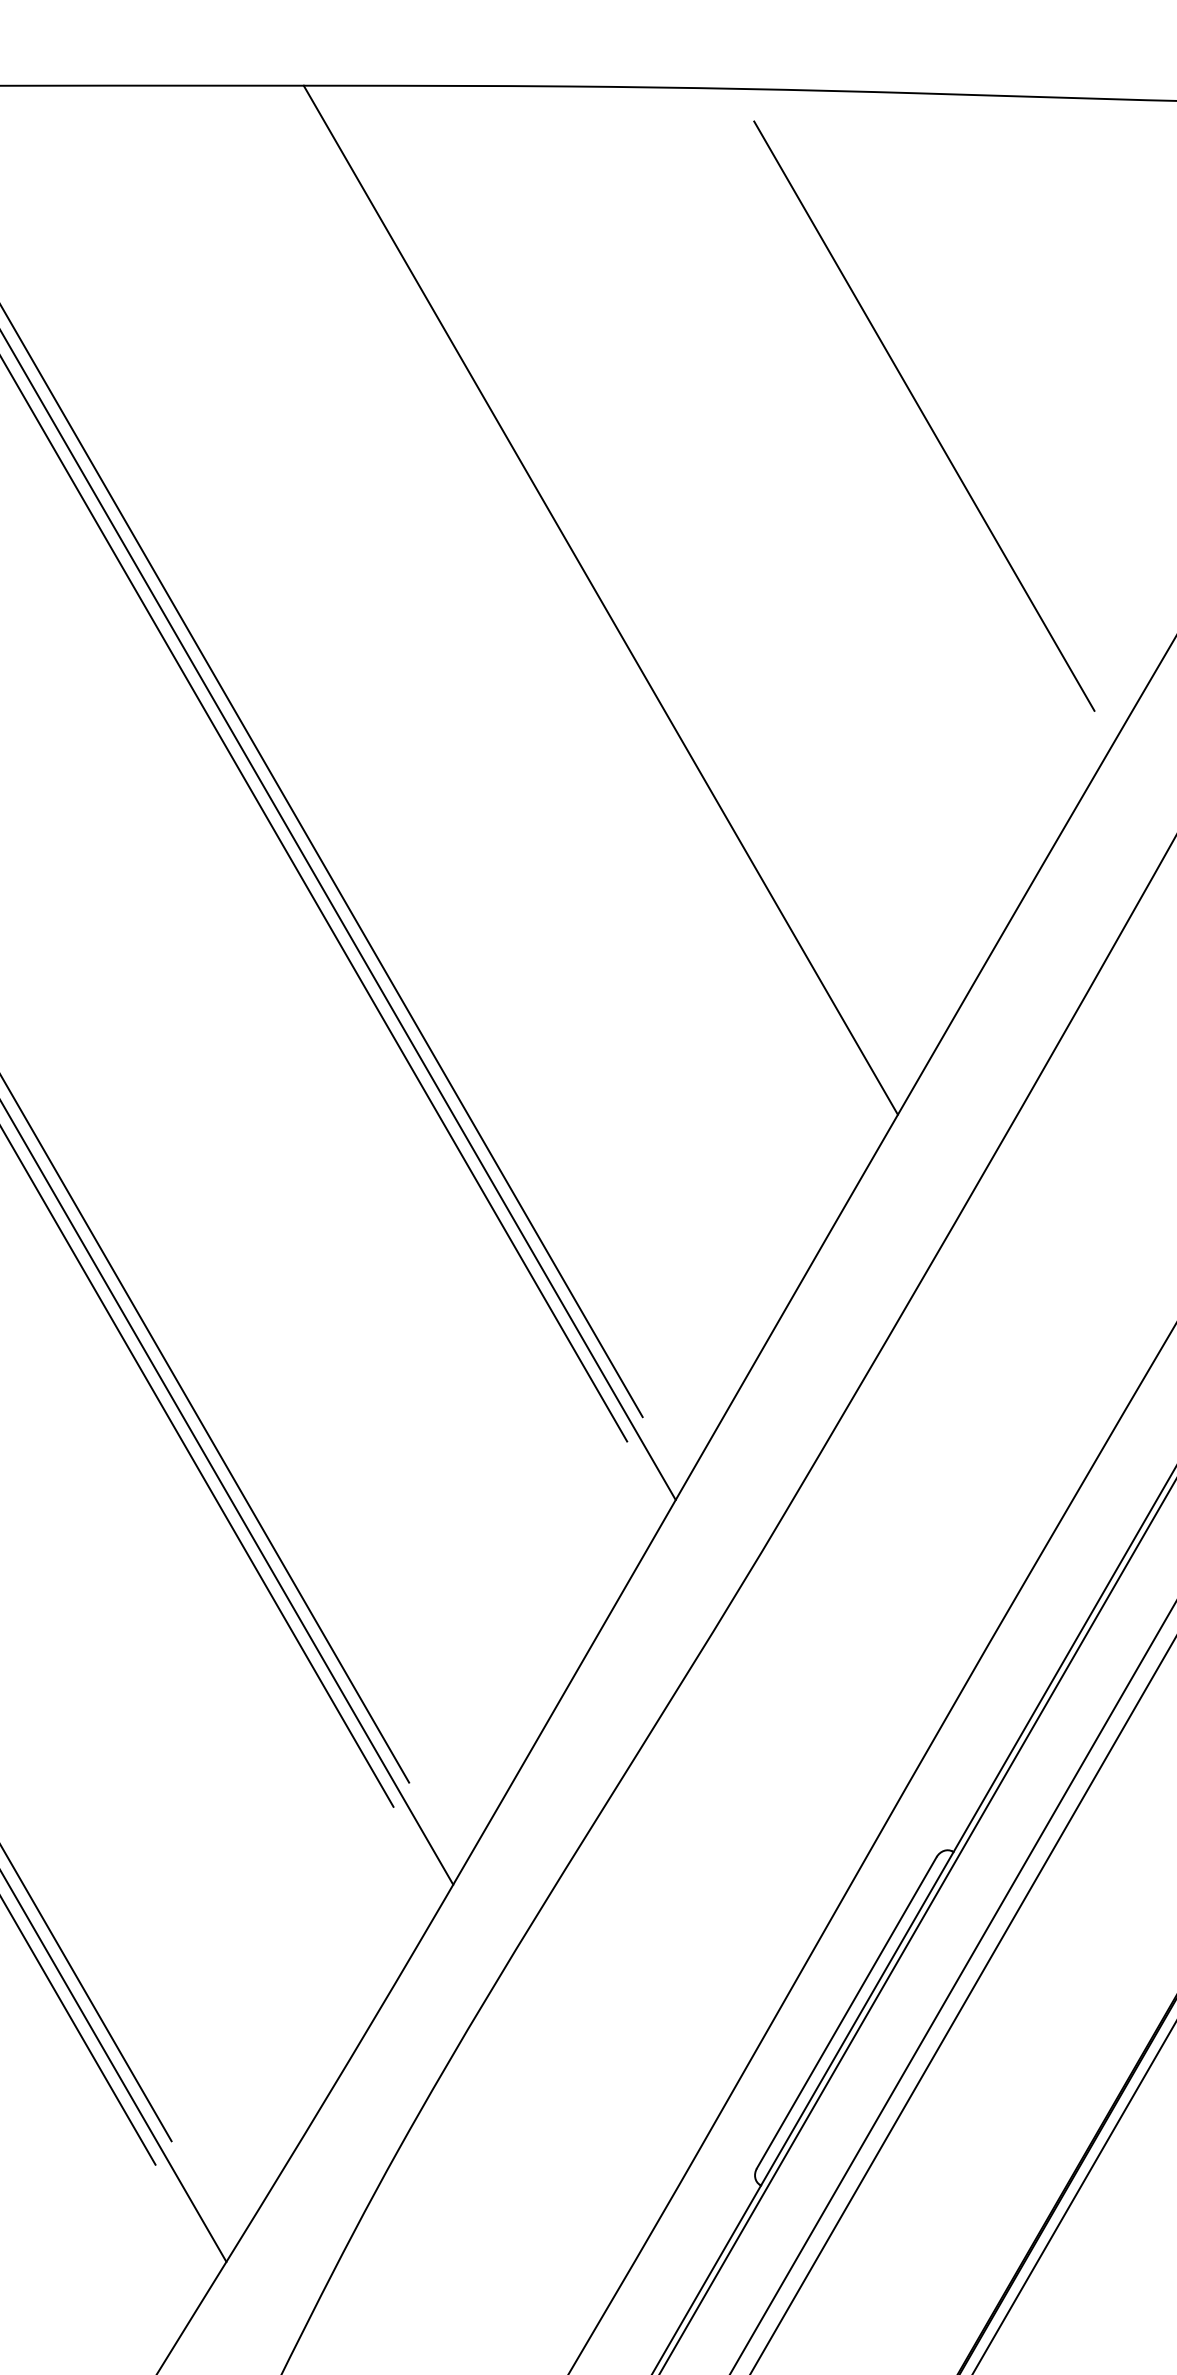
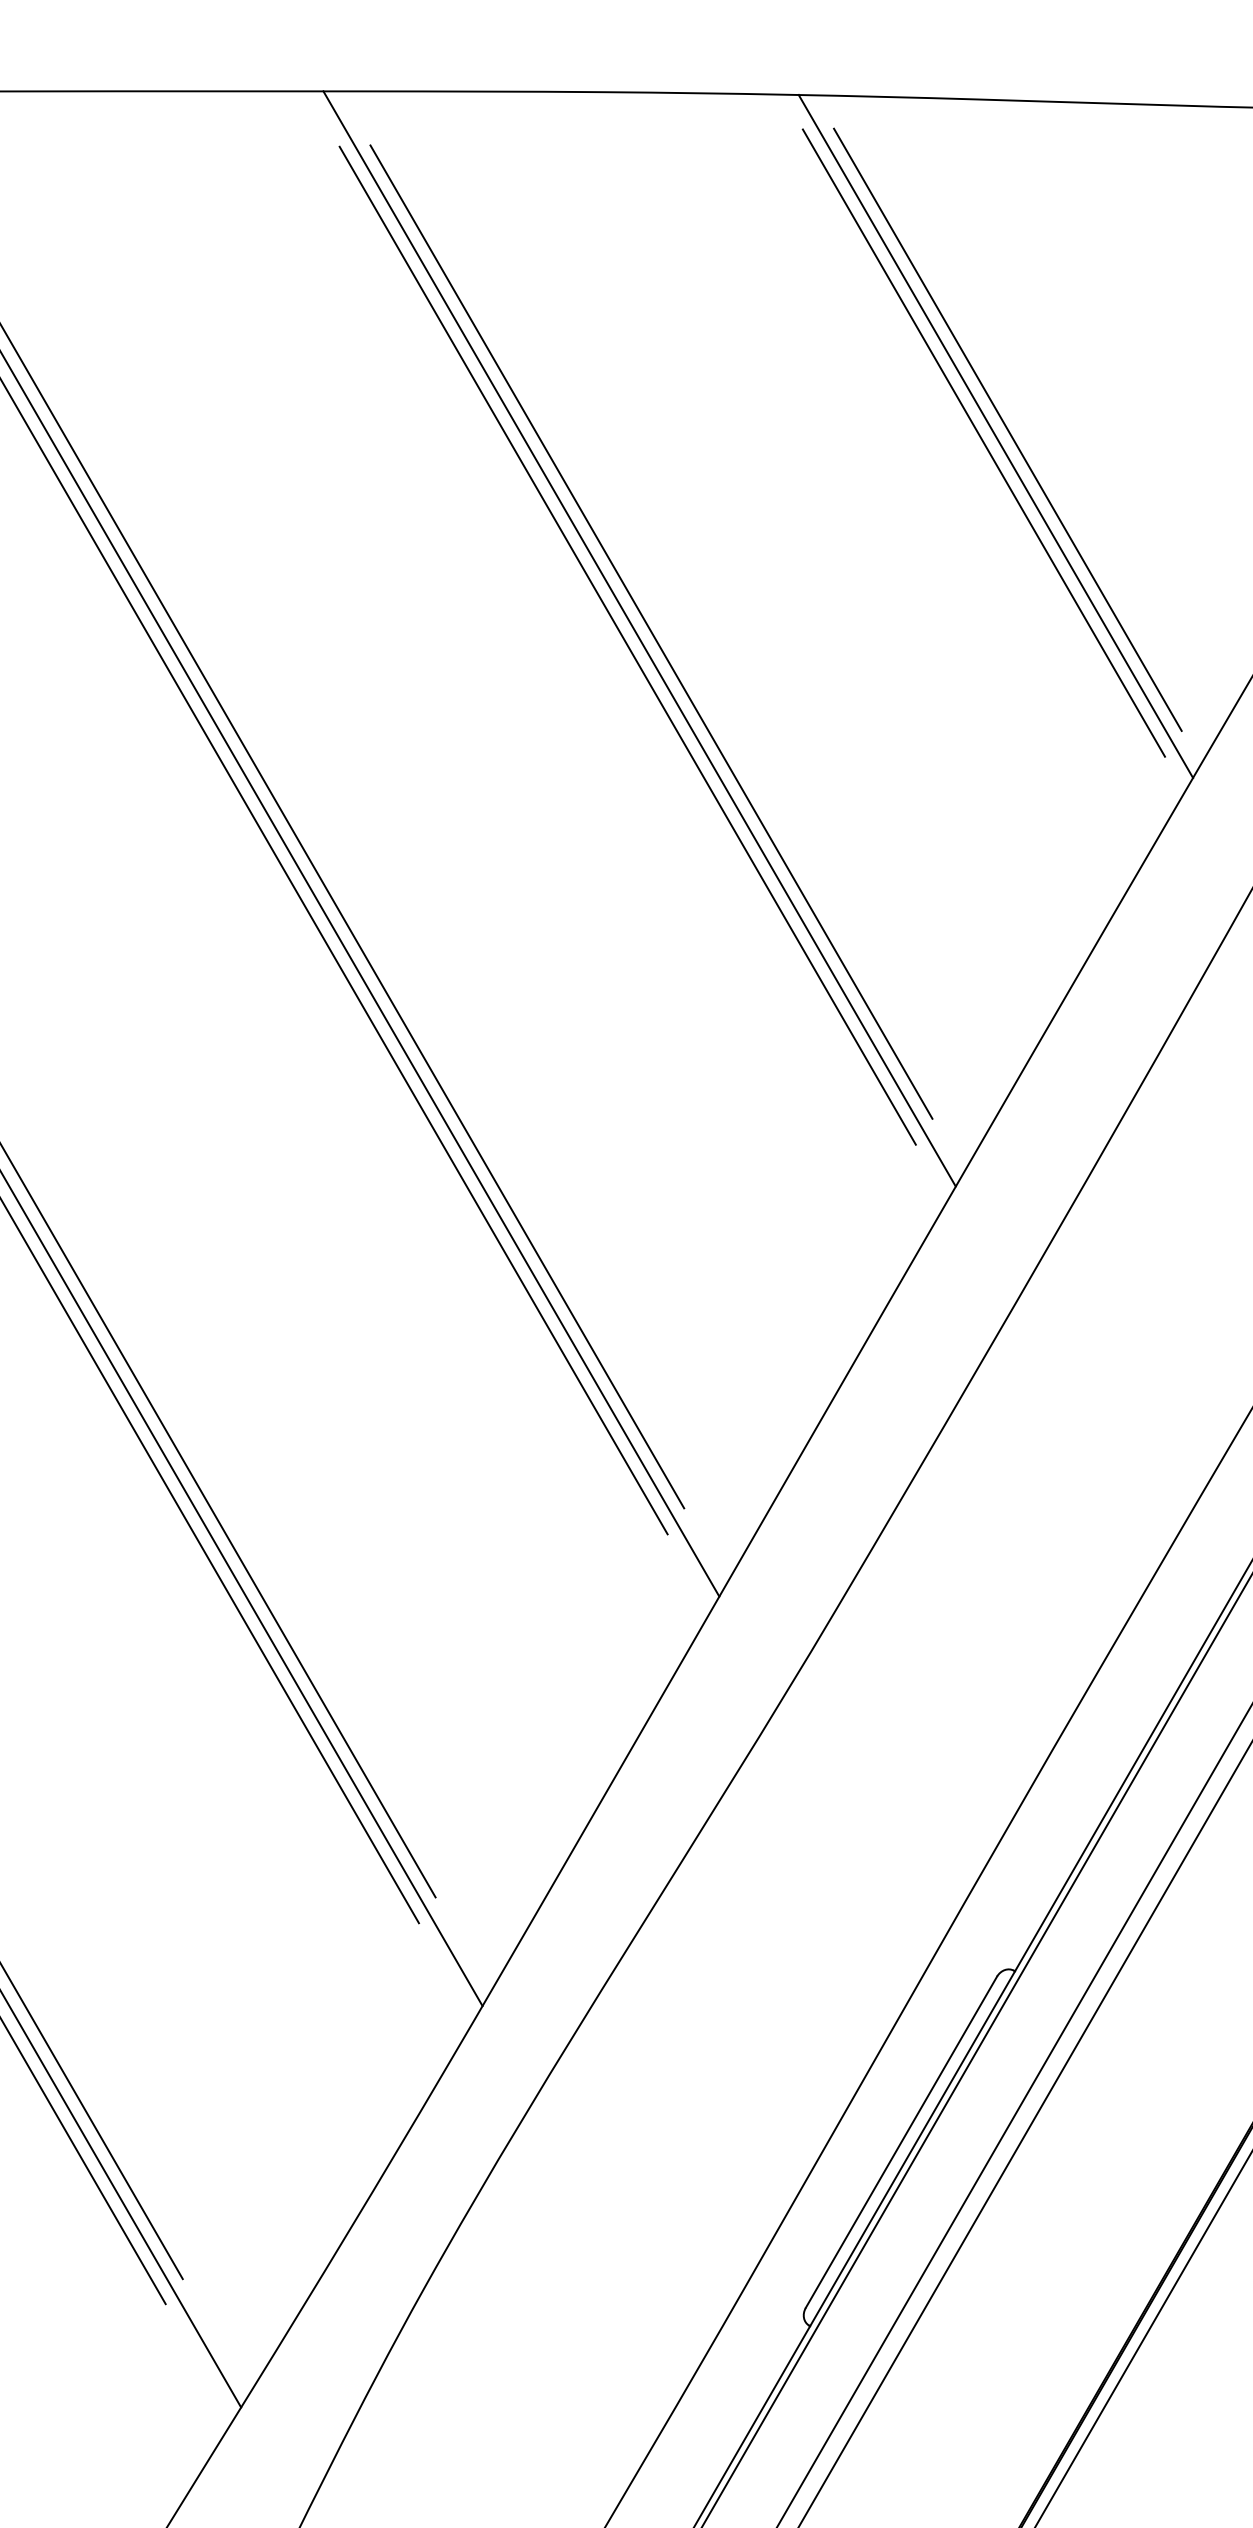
line: (946, 403) -> (1007, 429), added
line: (935, 409) -> (995, 435), added
line: (611, 593) -> (650, 631), added
line: (589, 606) -> (627, 645), added

